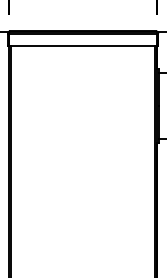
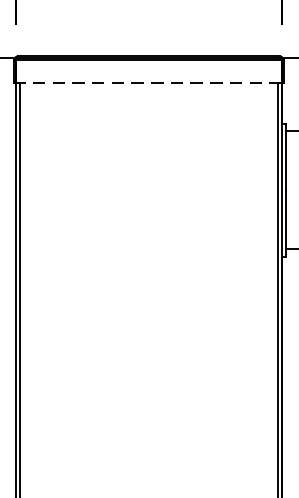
line: (82, 46) -> (147, 83), solid -> dashed

